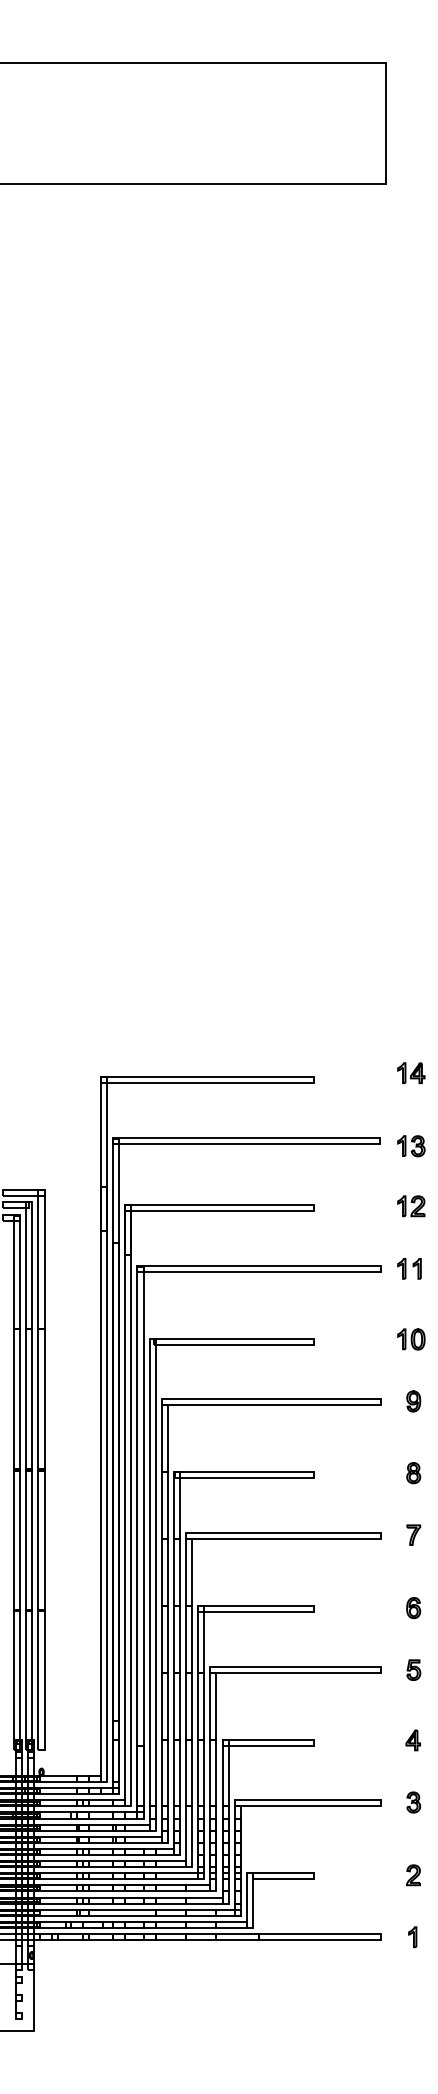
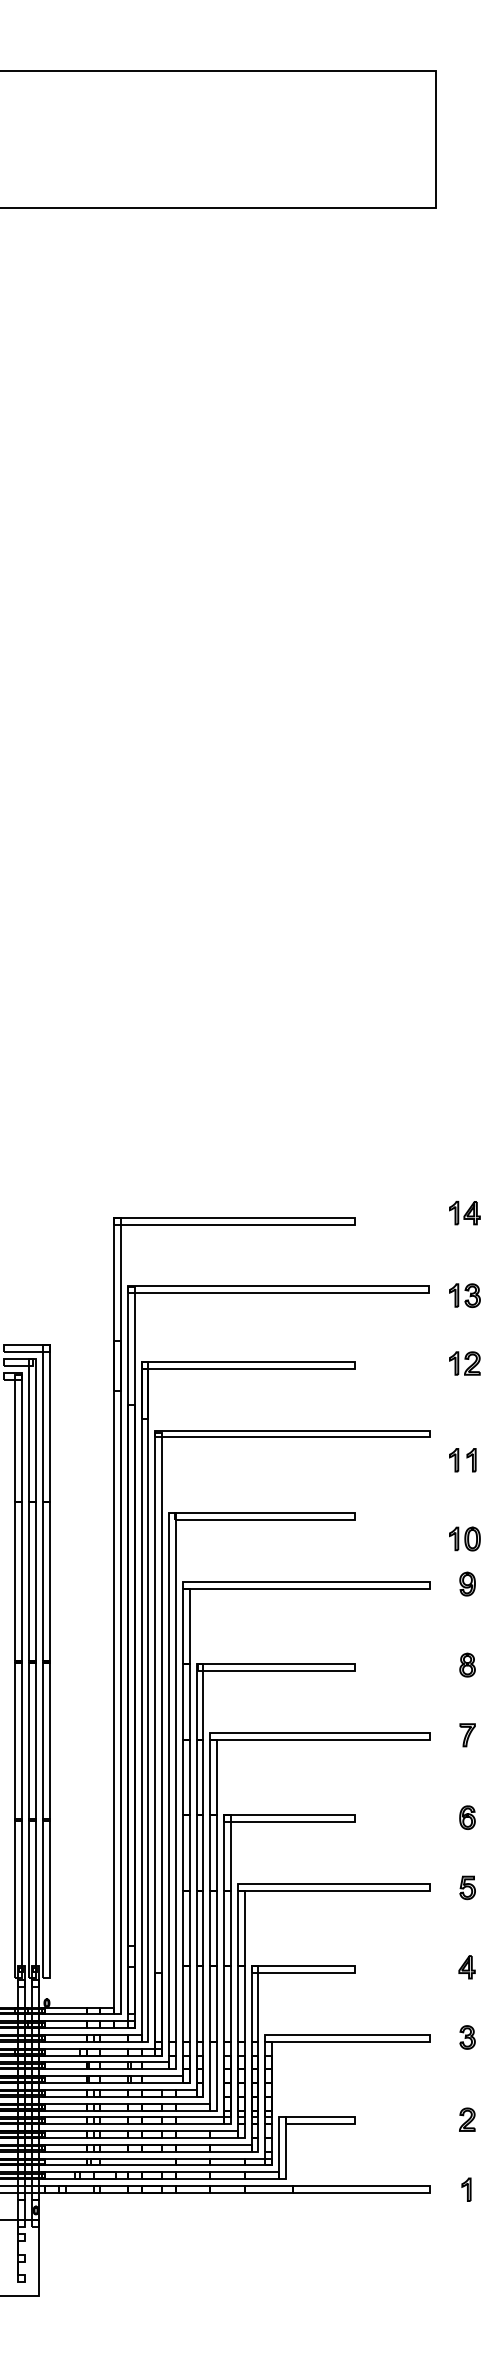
part: (409, 1269) -> (462, 1460), moved
part: (410, 1338) -> (464, 1538), moved

